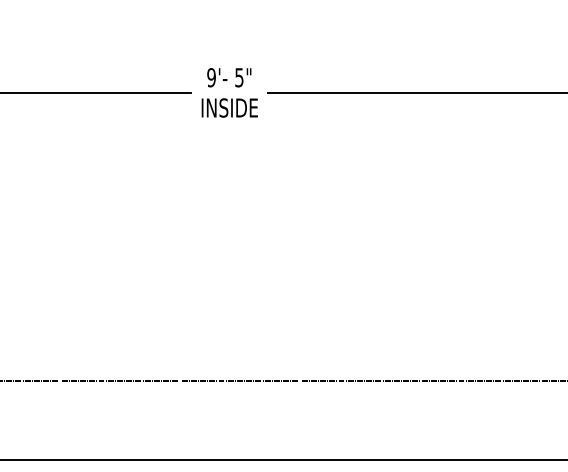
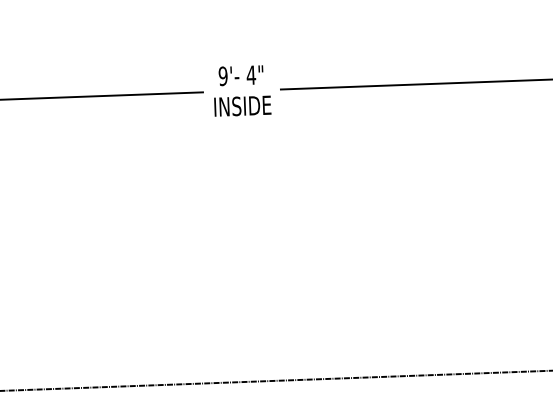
text: (238, 77) -> (250, 75), 5" -> 4"

